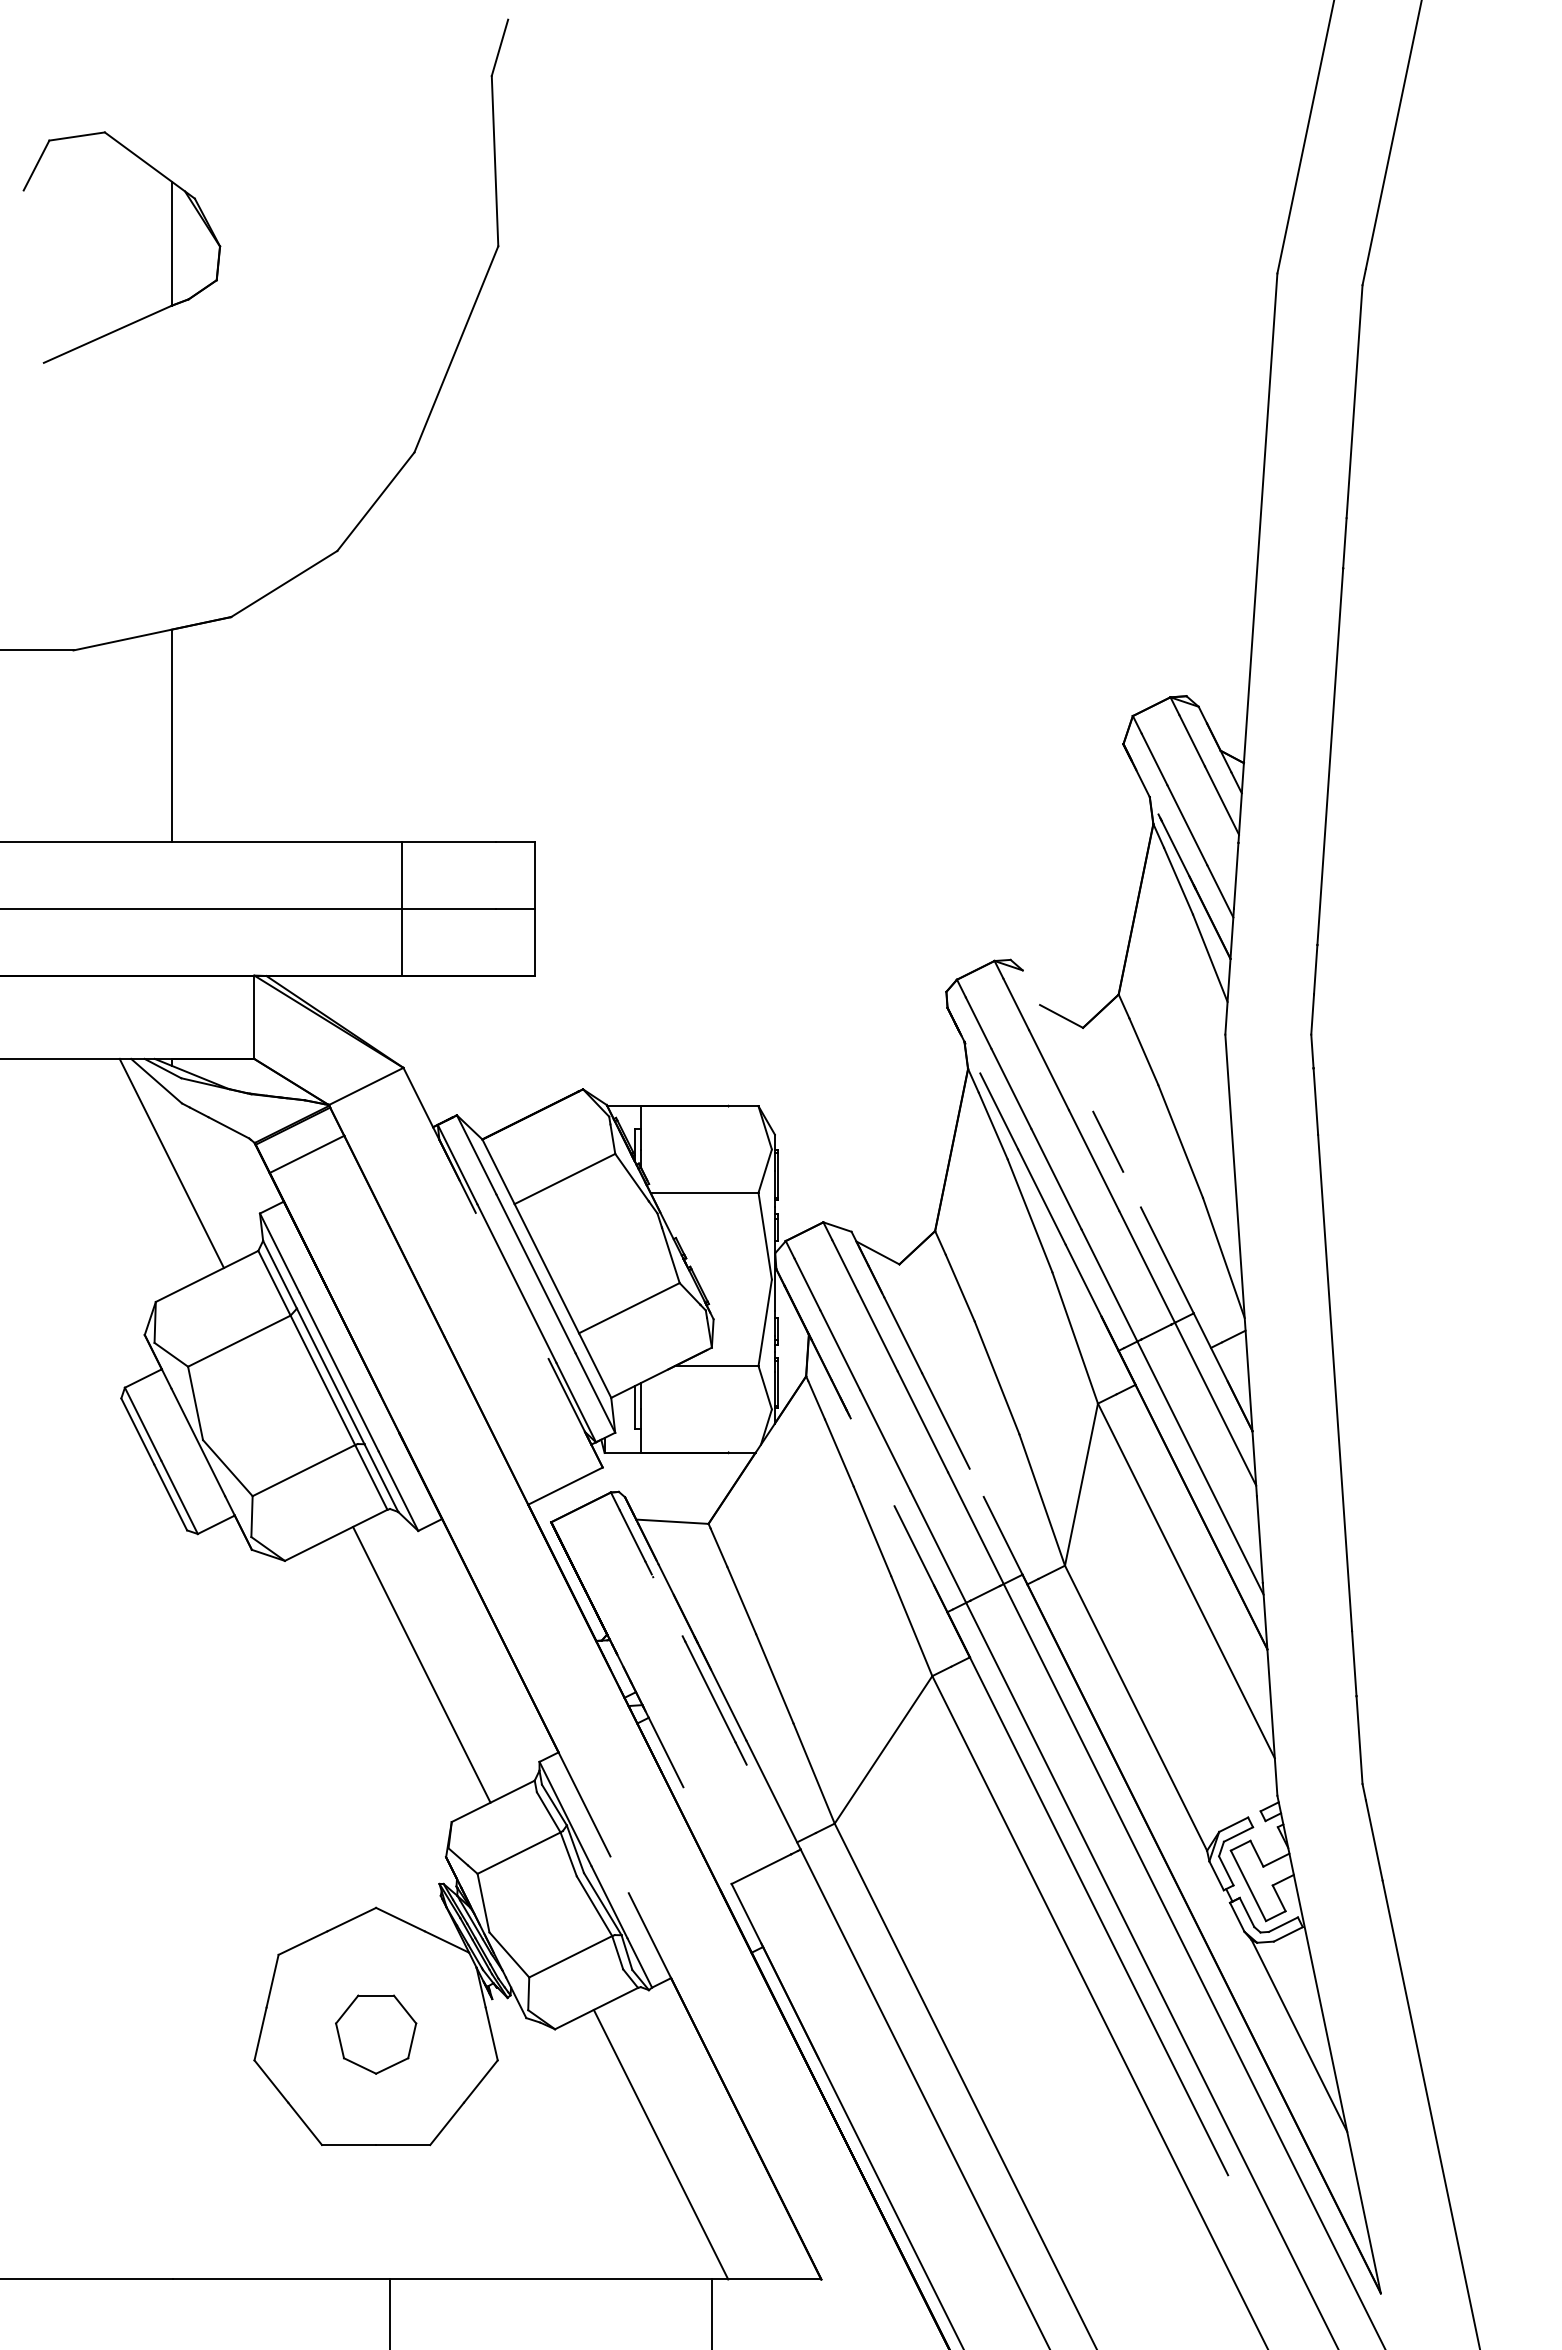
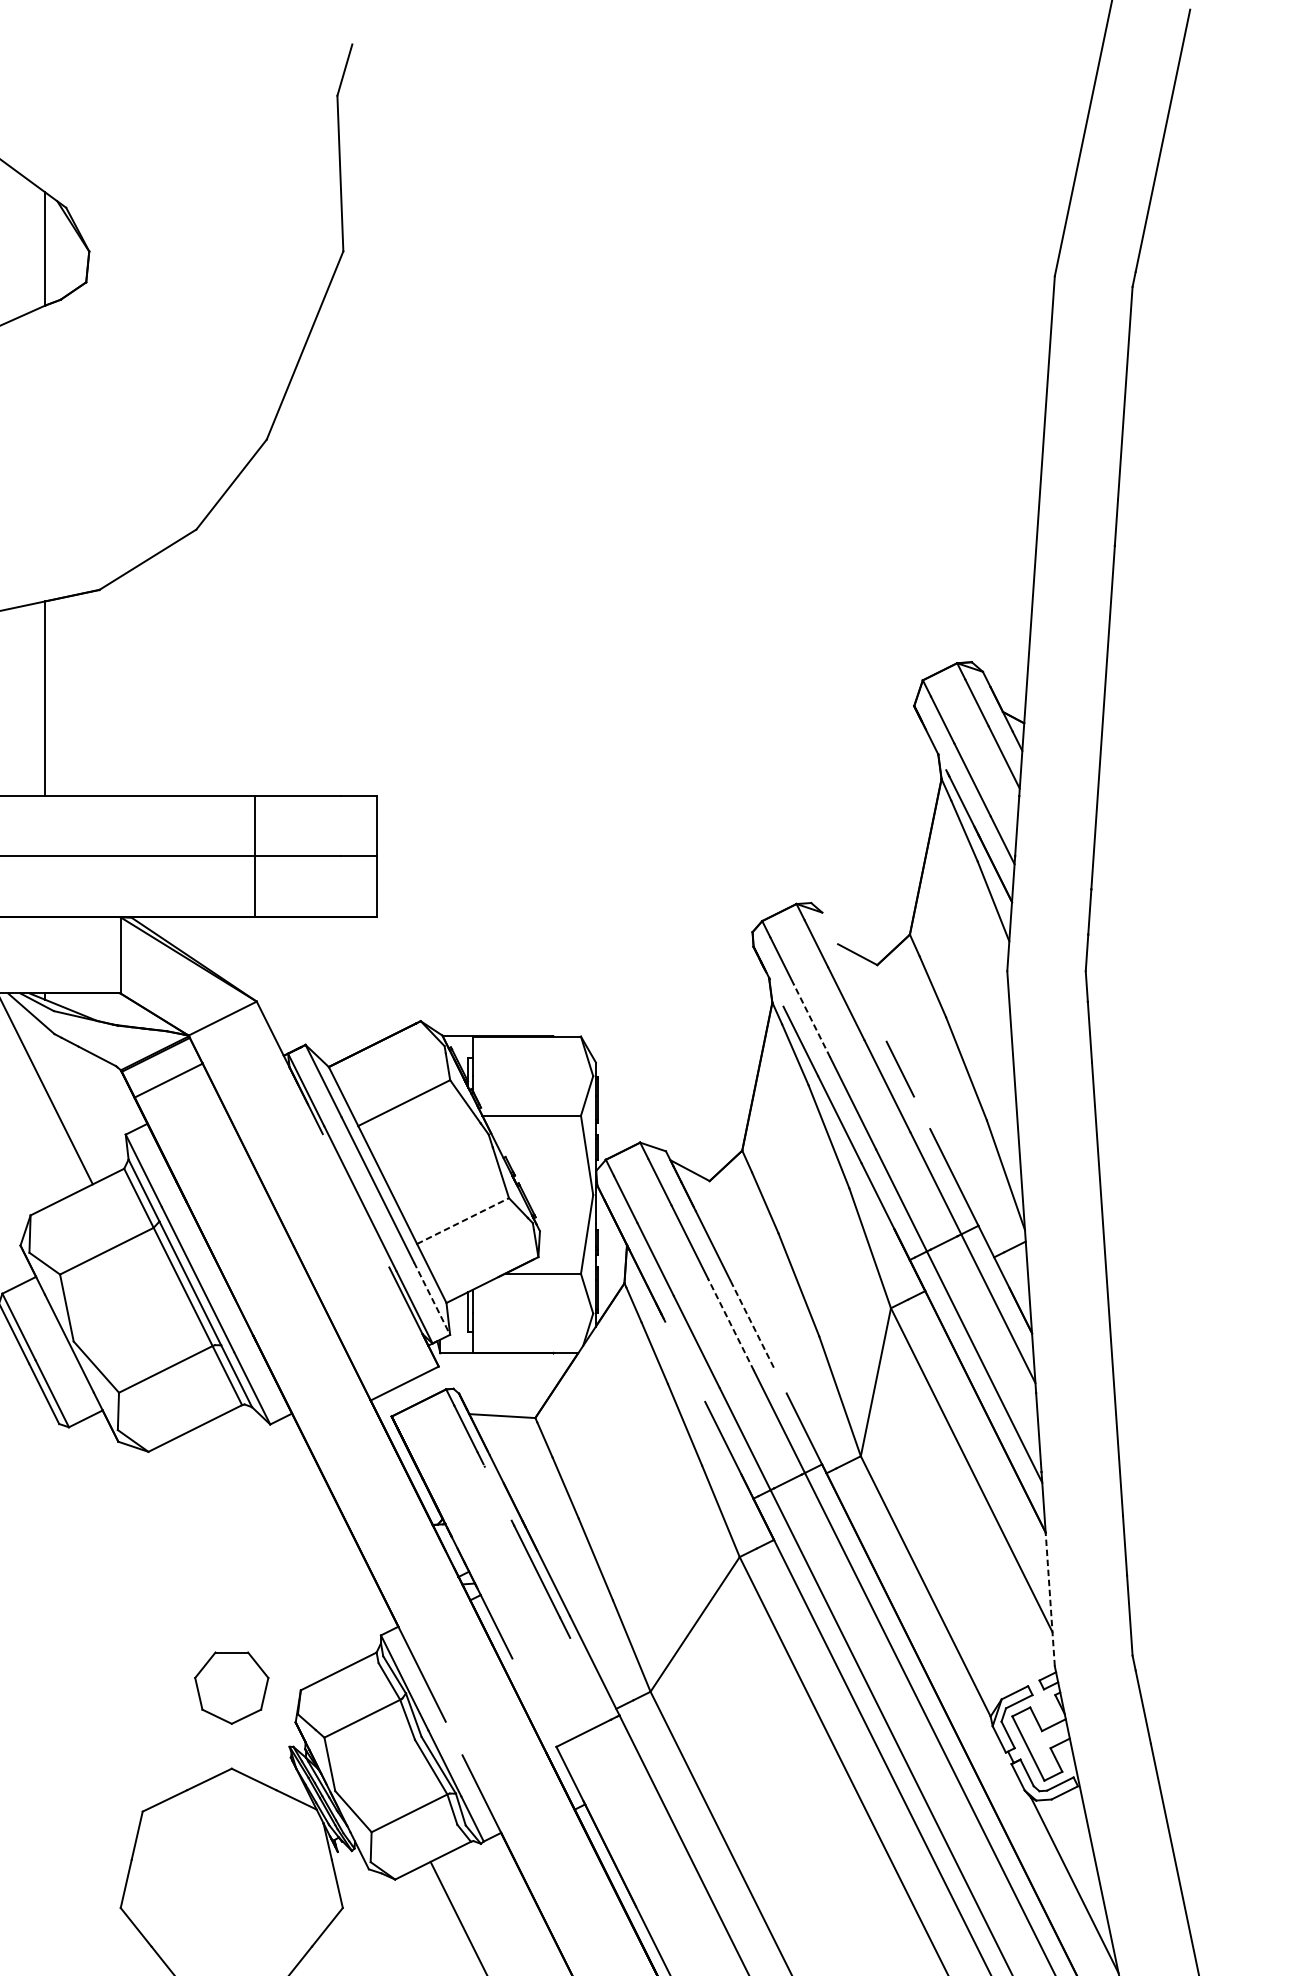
line: (1011, 1088) -> (812, 1020), solid -> dashed
line: (629, 1307) -> (463, 1220), solid -> dashed
line: (595, 1393) -> (432, 1298), solid -> dashed
line: (945, 1420) -> (751, 1323), solid -> dashed
line: (922, 1421) -> (730, 1324), solid -> dashed
line: (421, 1664) -> (273, 1546), removed
line: (1272, 1722) -> (1050, 1599), solid -> dashed
part: (376, 2034) -> (232, 1688), moved

